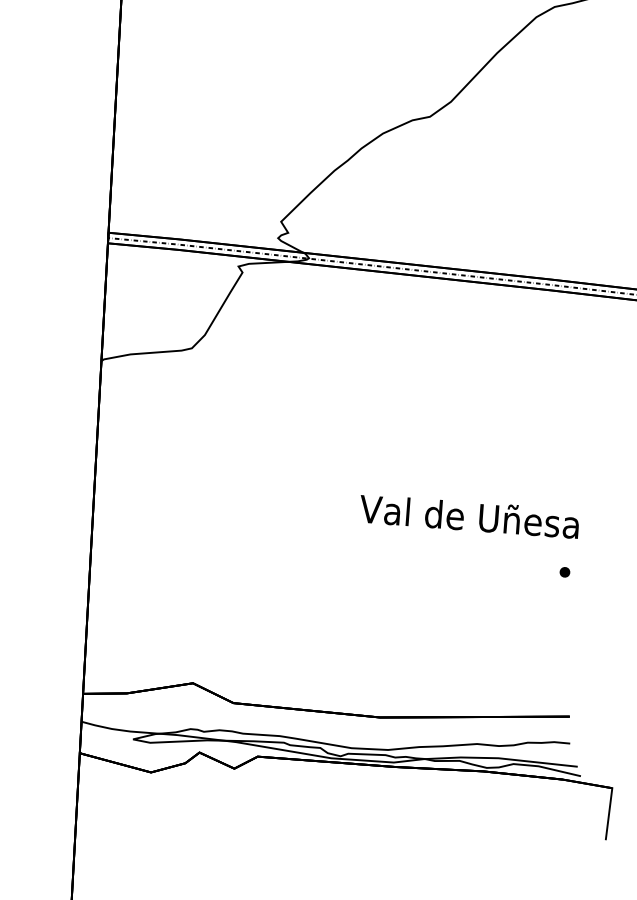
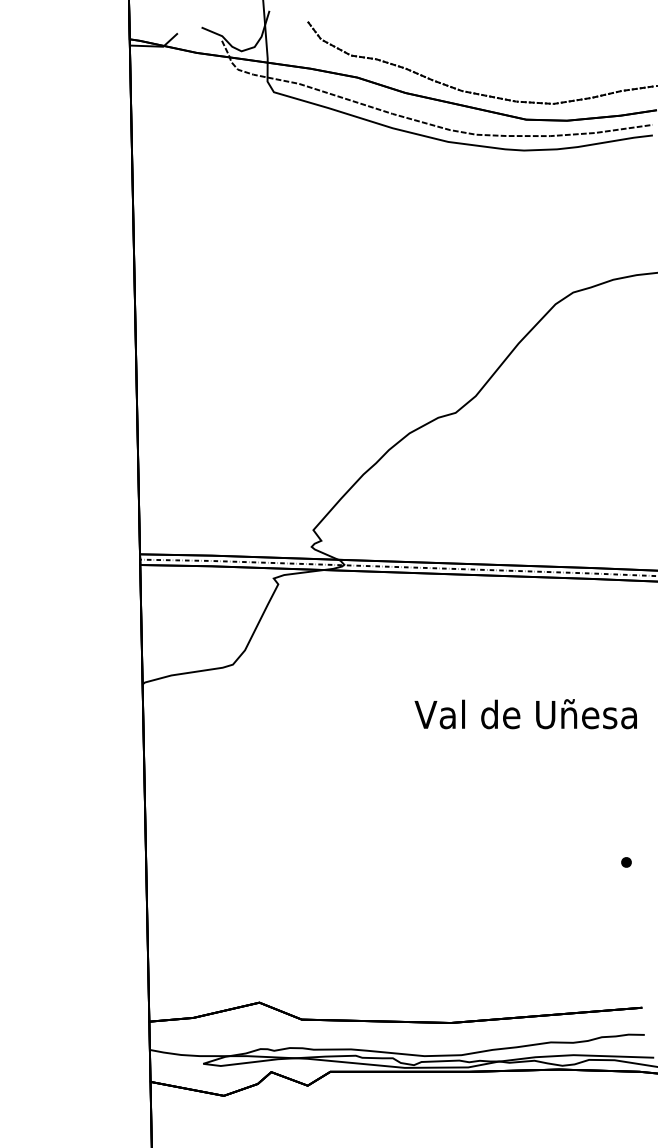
text: (469, 516) -> (525, 714), moved

